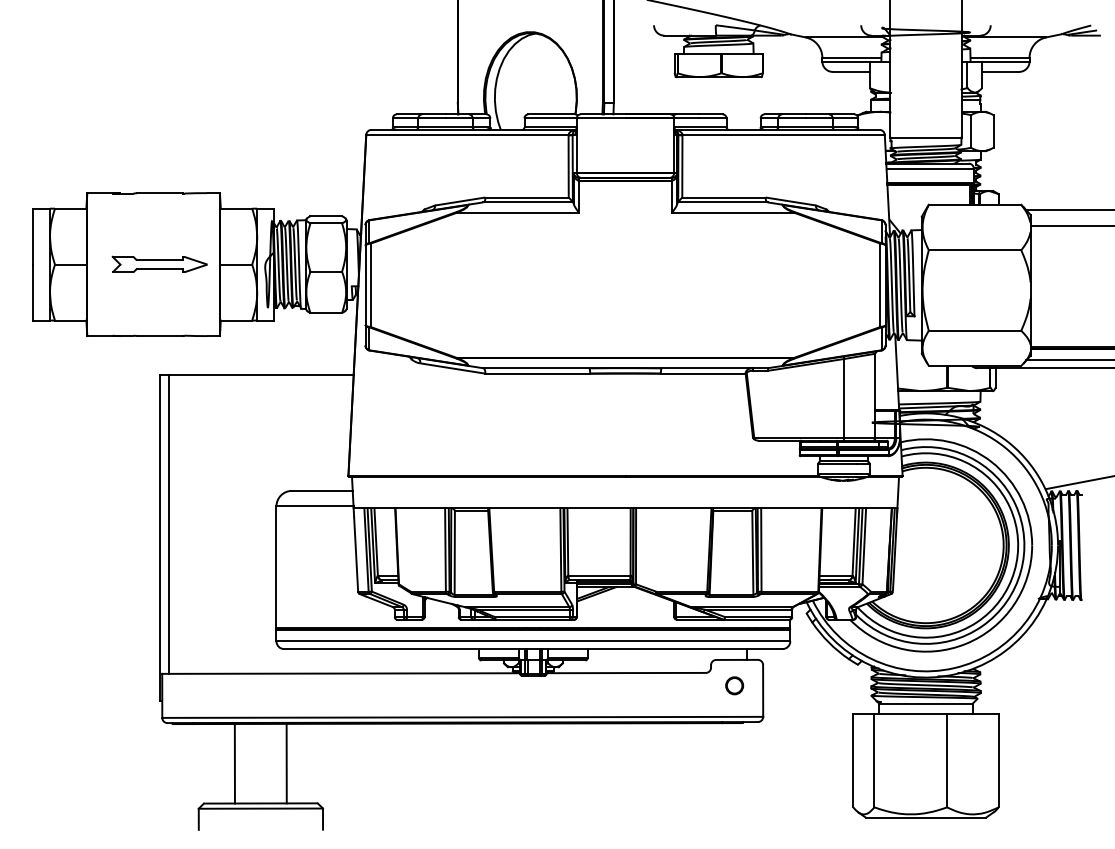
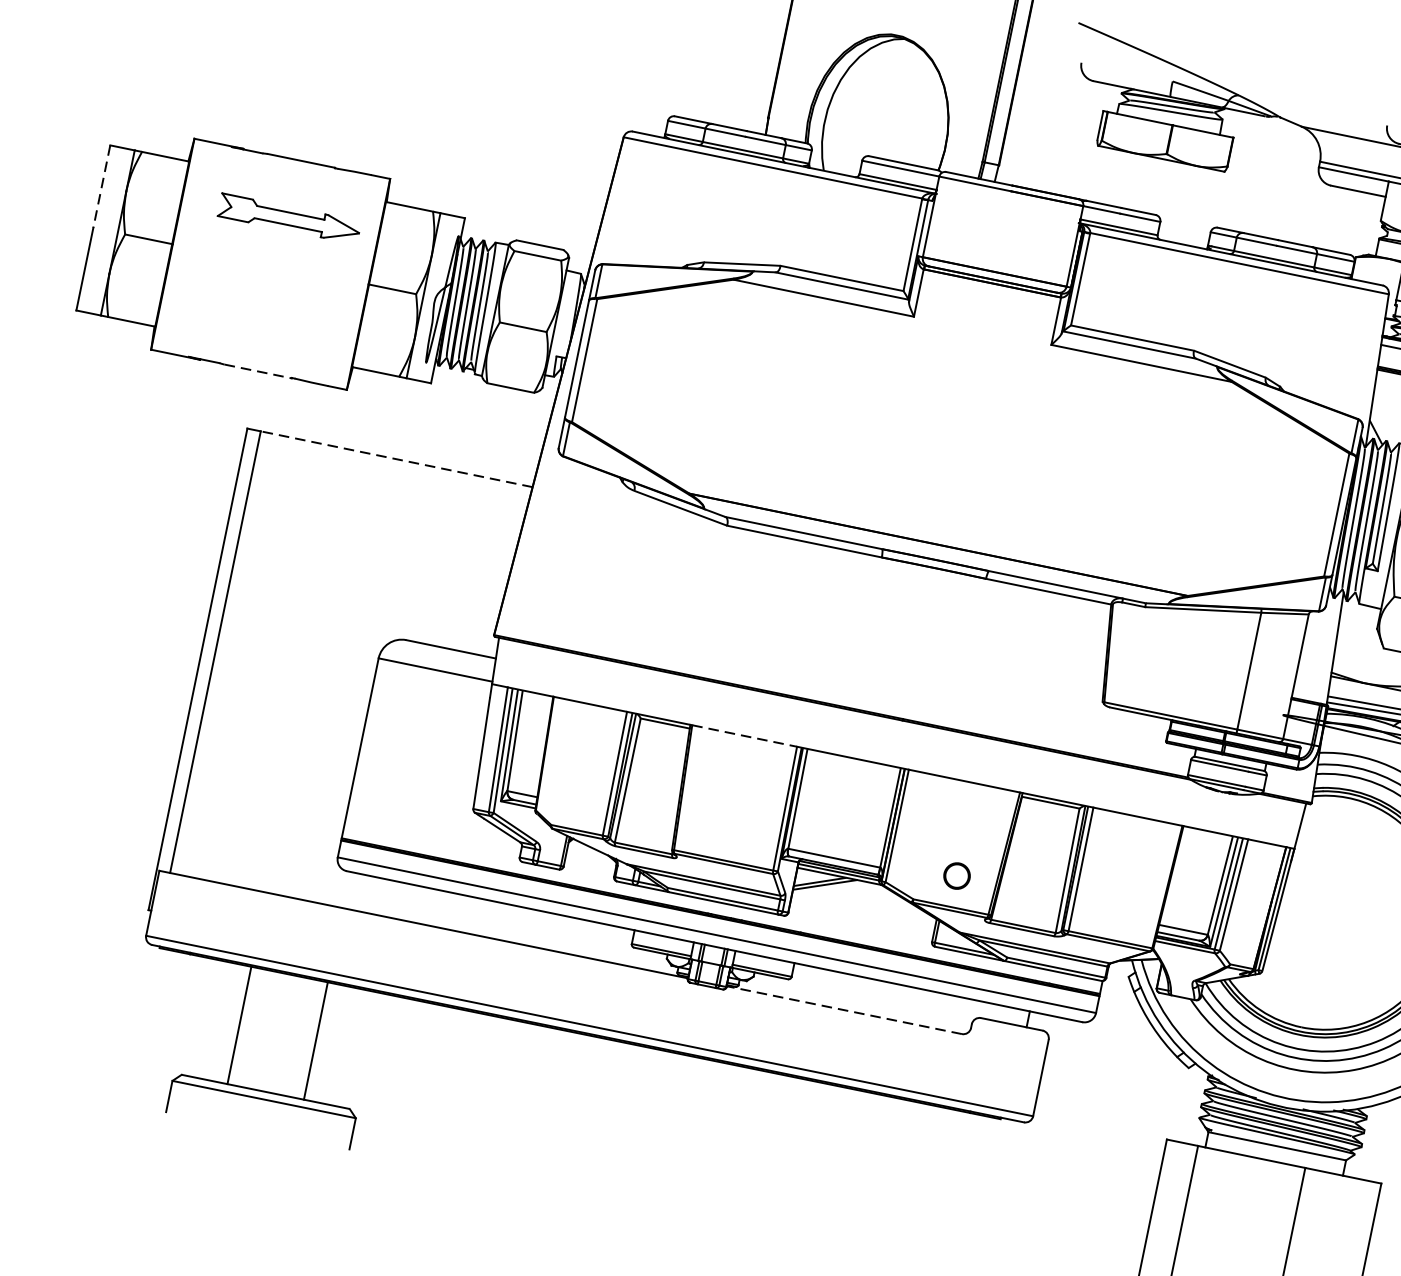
line: (33, 236) -> (101, 186), solid -> dashed
part: (159, 263) -> (289, 217), moved
line: (159, 335) -> (257, 370), solid -> dashed
line: (261, 374) -> (396, 459), solid -> dashed
line: (524, 508) -> (744, 736), solid -> dashed
line: (626, 673) -> (844, 1010), solid -> dashed
circle: (734, 685) -> (956, 875), moved

